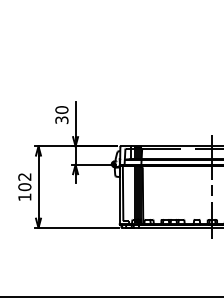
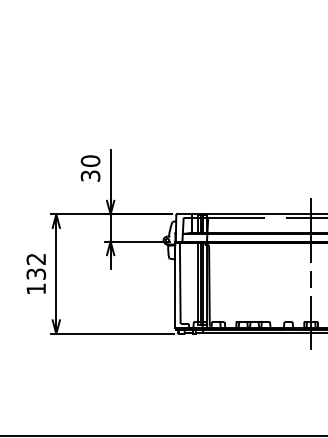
text: (24, 187) -> (35, 274), 102 -> 132

